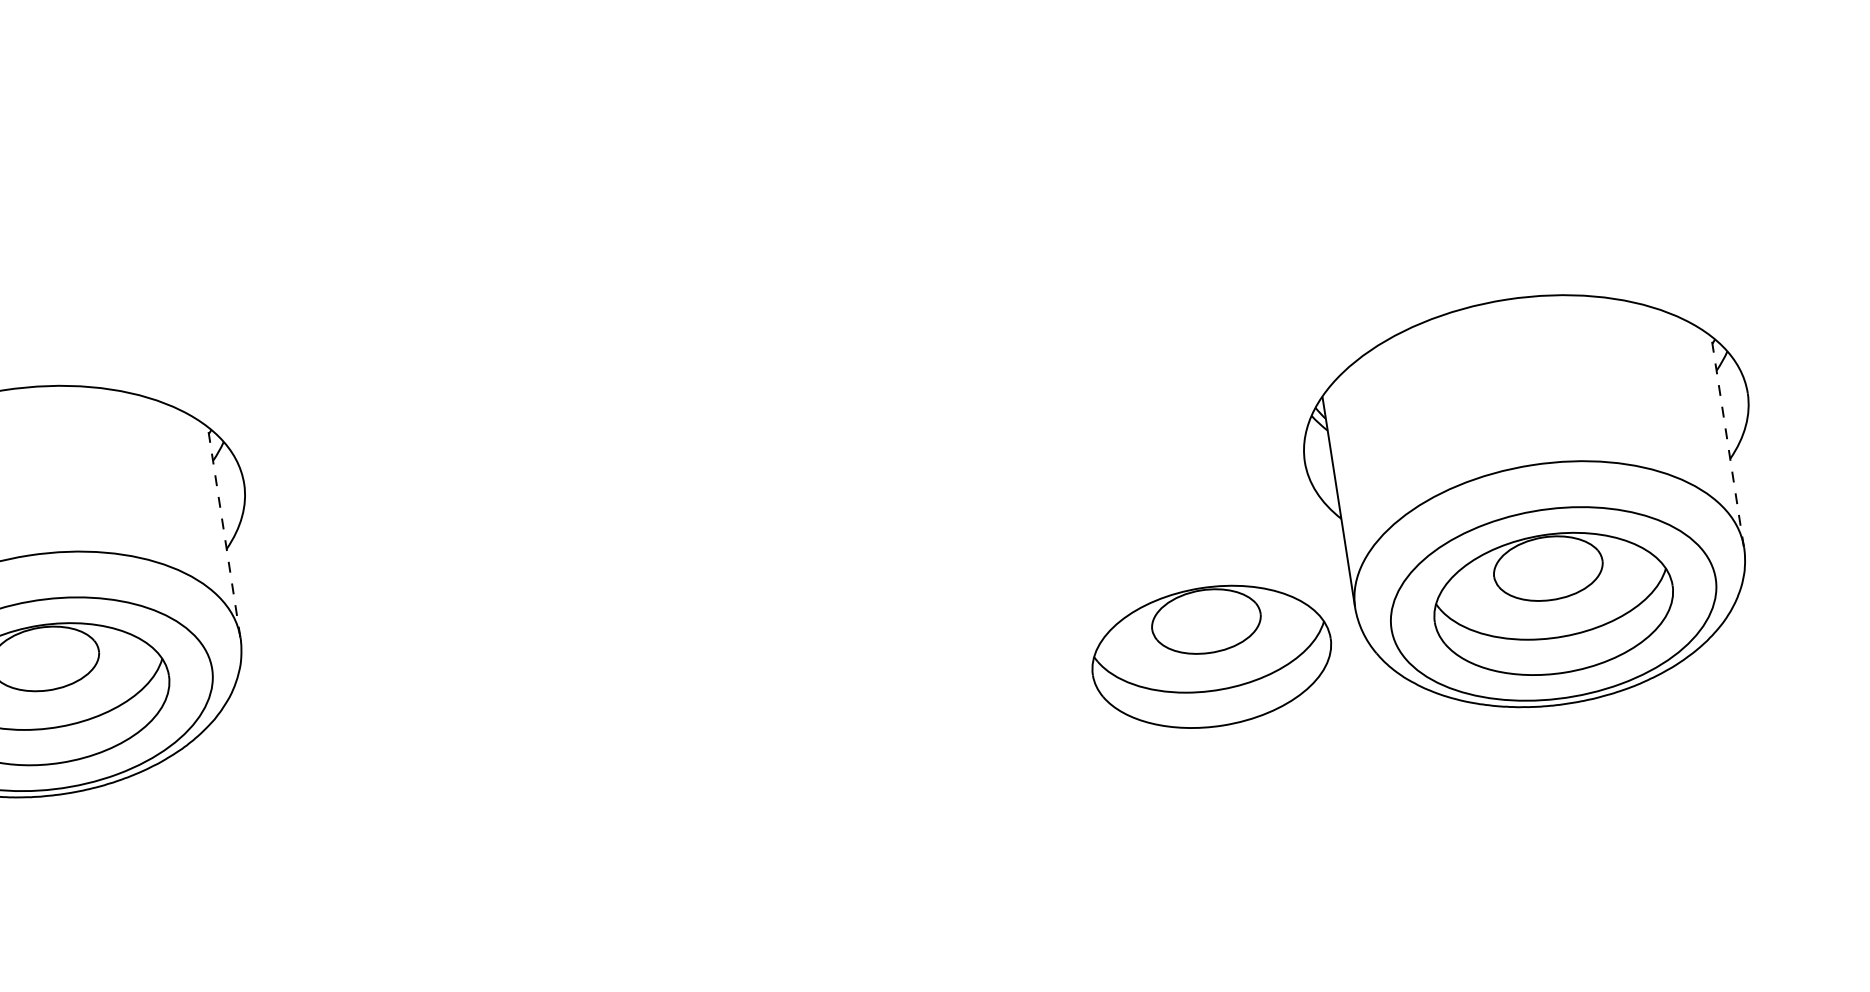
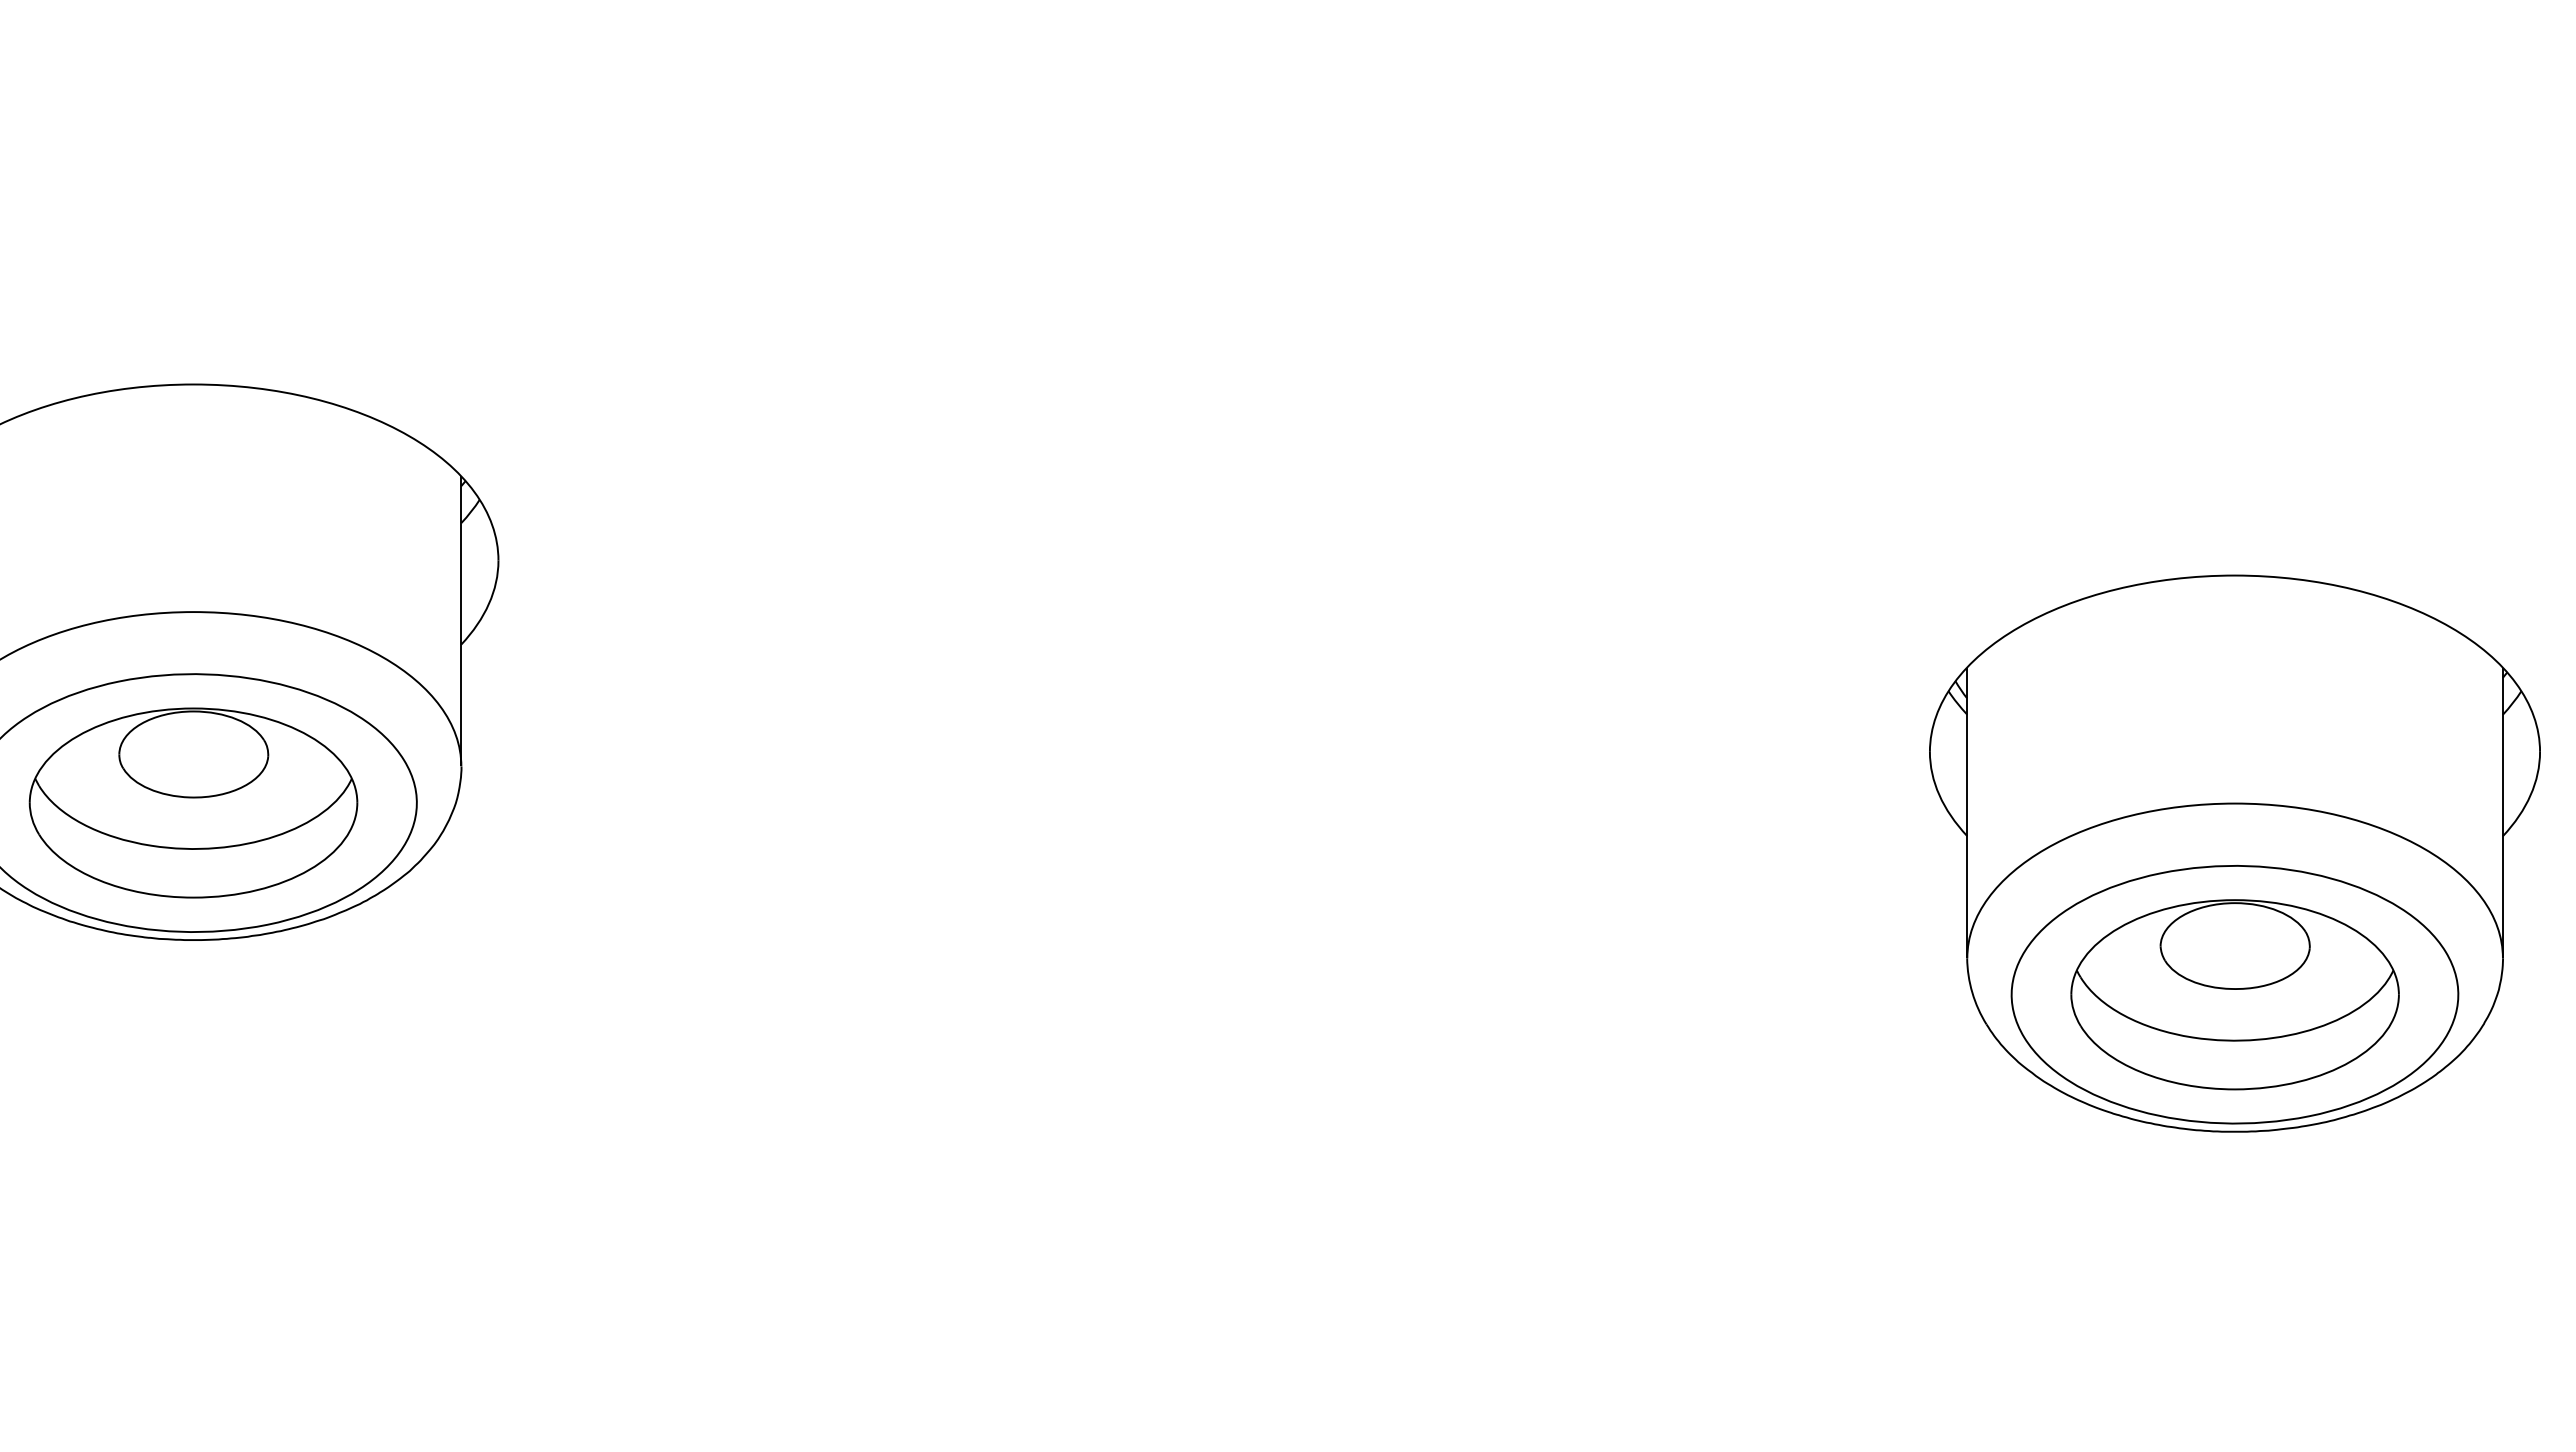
line: (1727, 441) -> (2502, 812), dashed -> solid
line: (224, 531) -> (461, 620), dashed -> solid
part: (1211, 656) -> (1763, 994), removed

